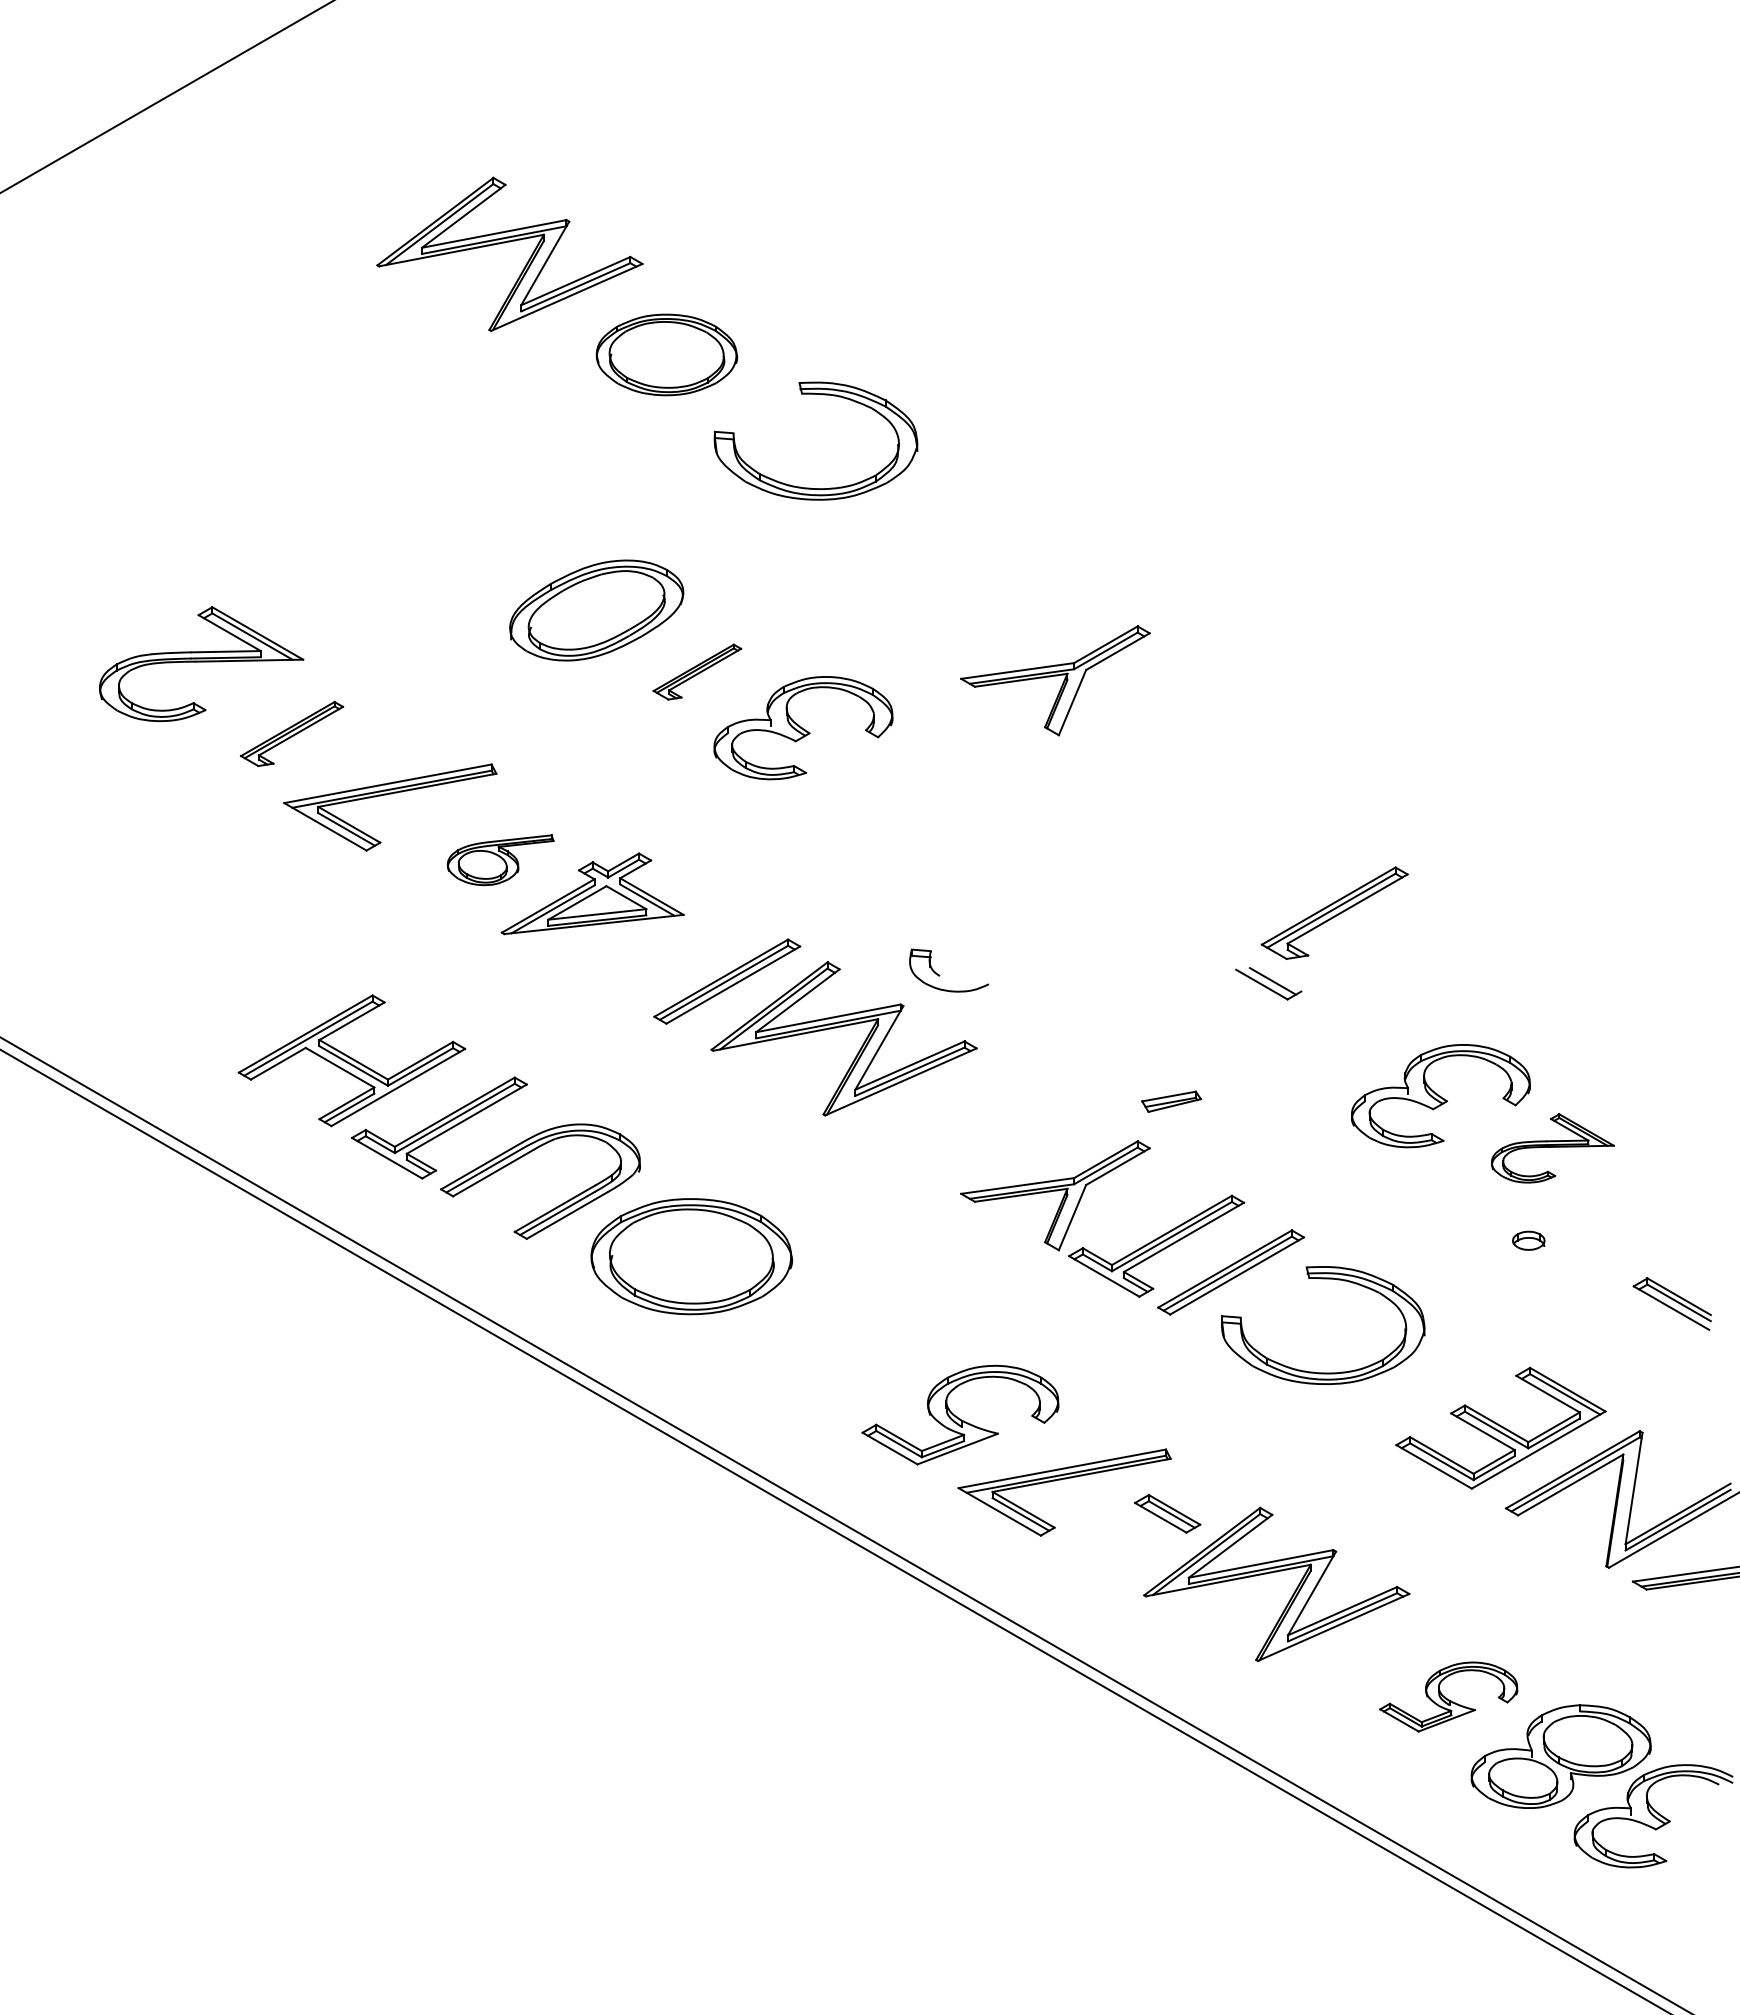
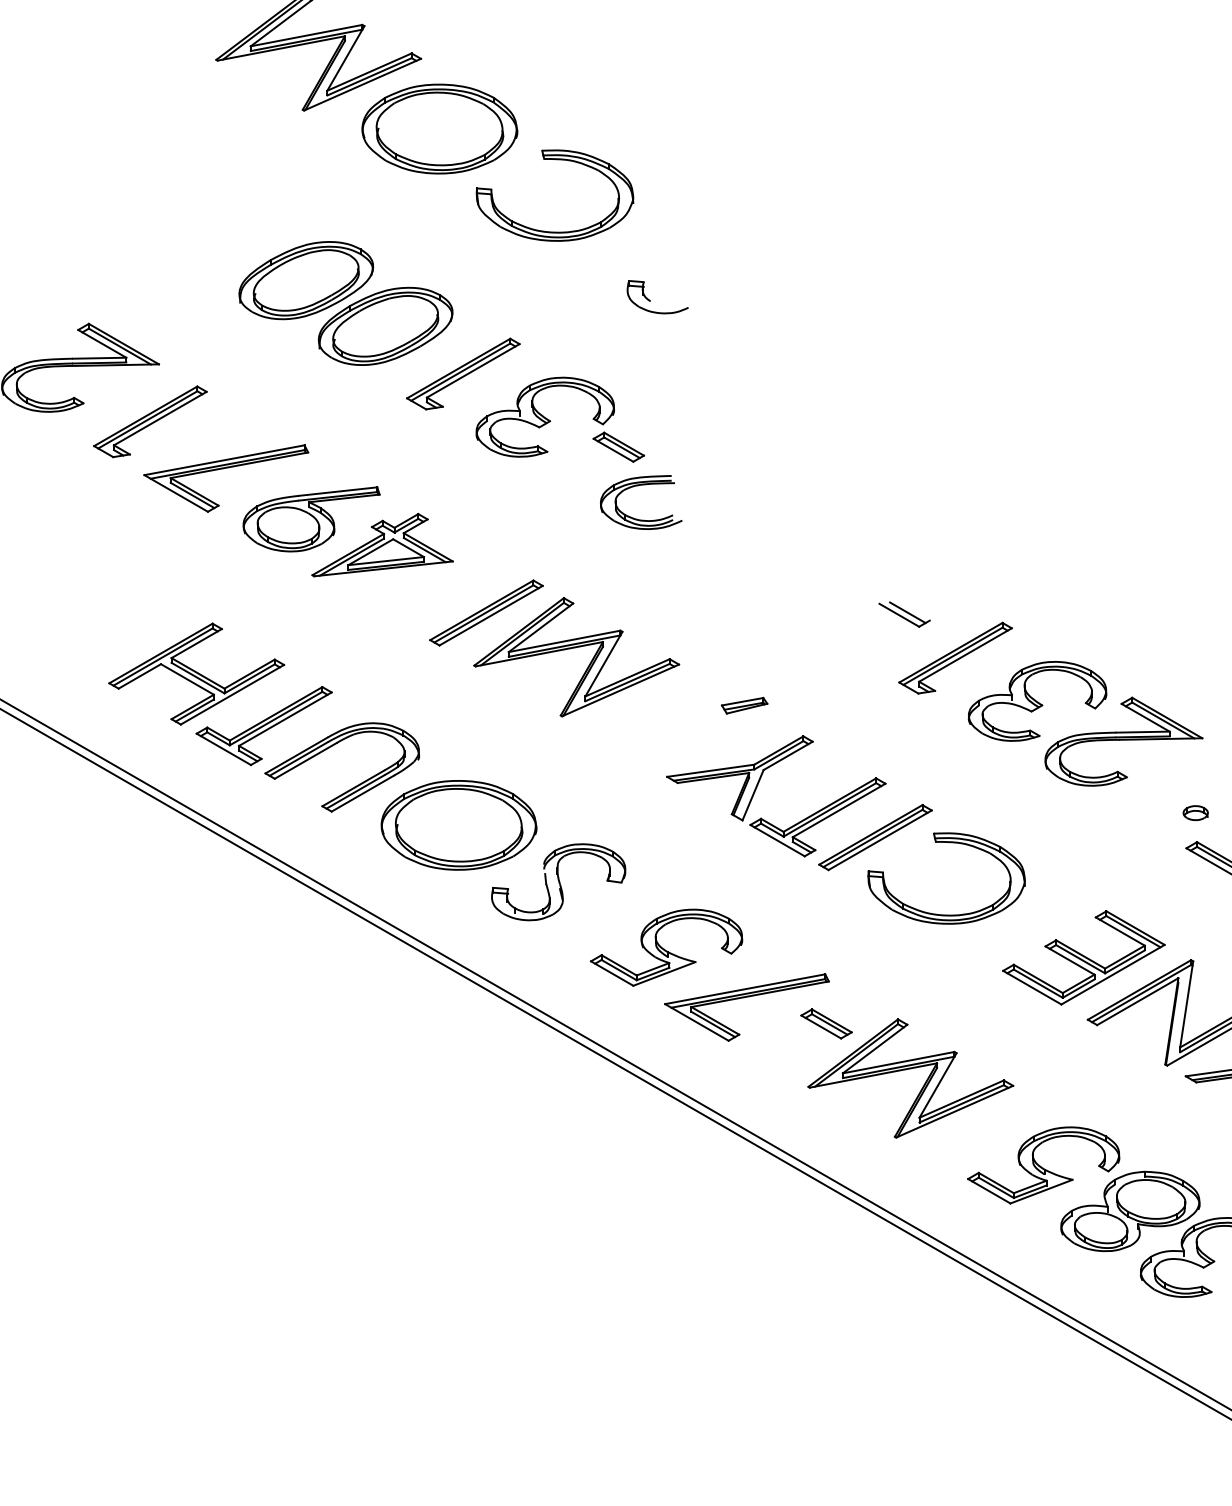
part: (666, 354) -> (439, 128), size x1.43
part: (493, 551) -> (305, 280), added
part: (697, 671) -> (463, 373), size x1.67
part: (1055, 680) -> (739, 380), removed
part: (291, 733) -> (149, 421), size x1.43
part: (898, 766) -> (618, 446), added
part: (923, 817) -> (638, 486), added
part: (500, 859) -> (311, 518), size x1.67
part: (1334, 912) -> (955, 657), moved
part: (940, 975) -> (651, 300), moved
part: (1171, 1101) -> (744, 705), moved
part: (1552, 1148) -> (1123, 741), size x1.67
part: (1528, 1240) -> (1195, 812), moved
part: (820, 1330) -> (558, 882), added
part: (1448, 1696) -> (1043, 1165), size x1.43

